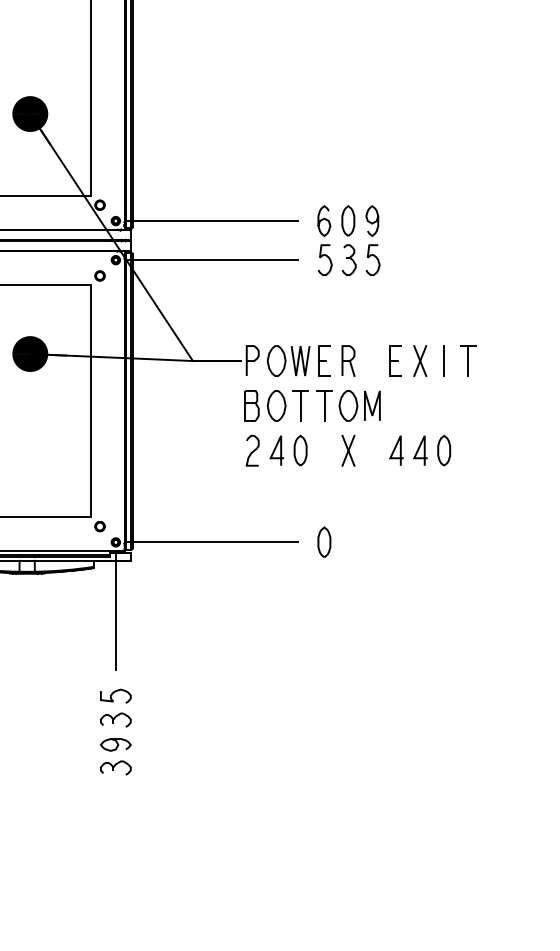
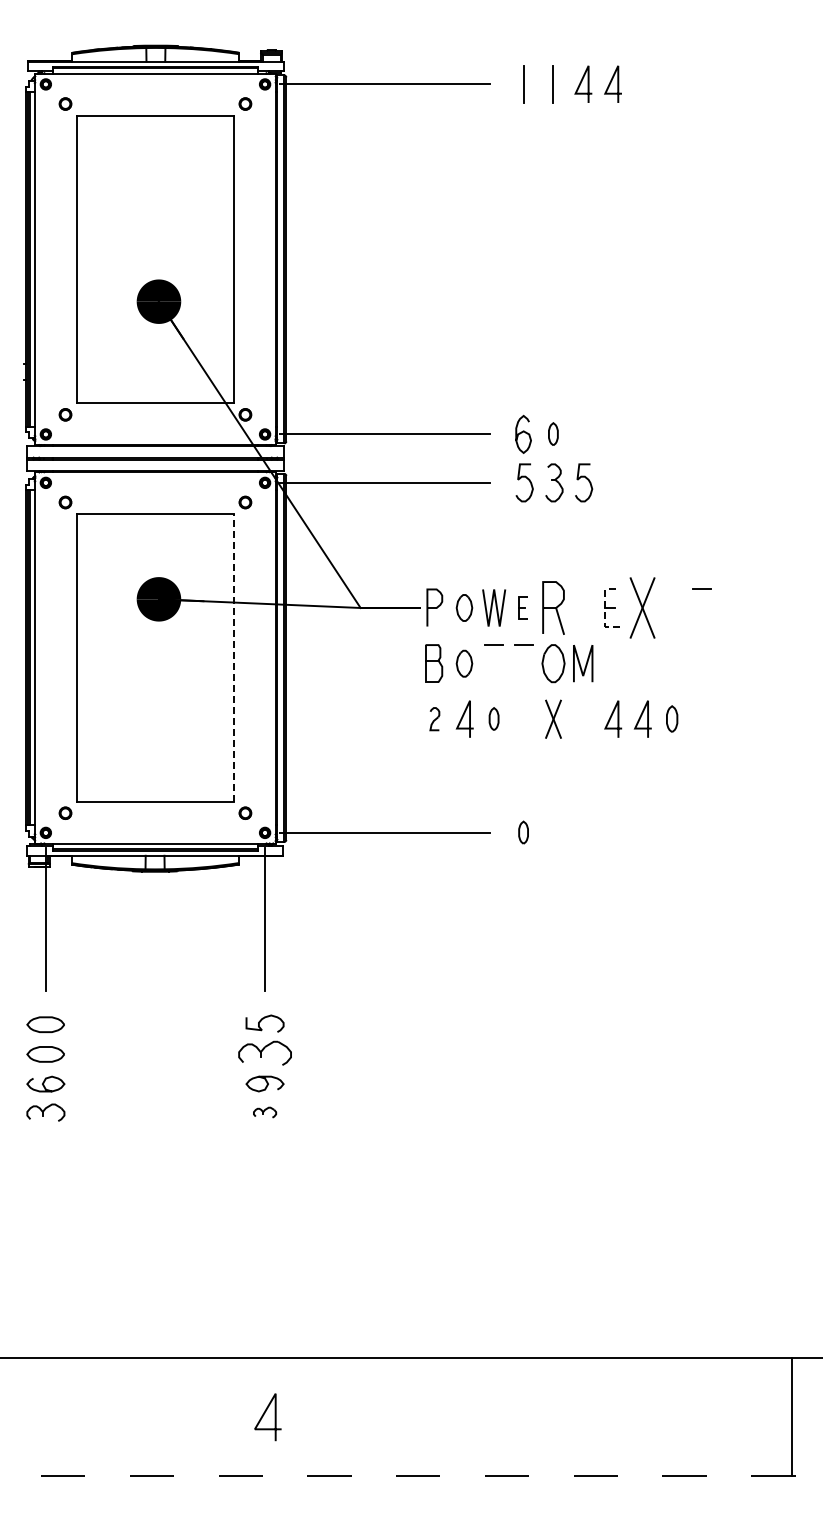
part: (348, 220) -> (553, 433), size x0.6
curve: (371, 221) -> (581, 435), removed
part: (276, 360) -> (464, 607), size x0.7
part: (323, 360) -> (522, 607), size x0.6
part: (348, 360) -> (553, 607), size x1.4
part: (420, 360) -> (642, 607), size x1.6
line: (444, 360) -> (672, 607), removed
line: (467, 360) -> (701, 607), removed
line: (390, 361) -> (605, 608), solid -> dashed
line: (91, 400) -> (234, 657), solid -> dashed
part: (276, 405) -> (464, 663), size x0.7
line: (300, 405) -> (494, 663), removed
line: (324, 405) -> (523, 663), removed
part: (252, 450) -> (434, 718), size x0.6
part: (300, 450) -> (493, 718), size x0.6
part: (443, 450) -> (671, 718), size x0.7
part: (324, 542) -> (523, 832), size x0.6
part: (115, 720) -> (264, 1053), size x1.4
part: (115, 767) -> (264, 1112), size x0.6

